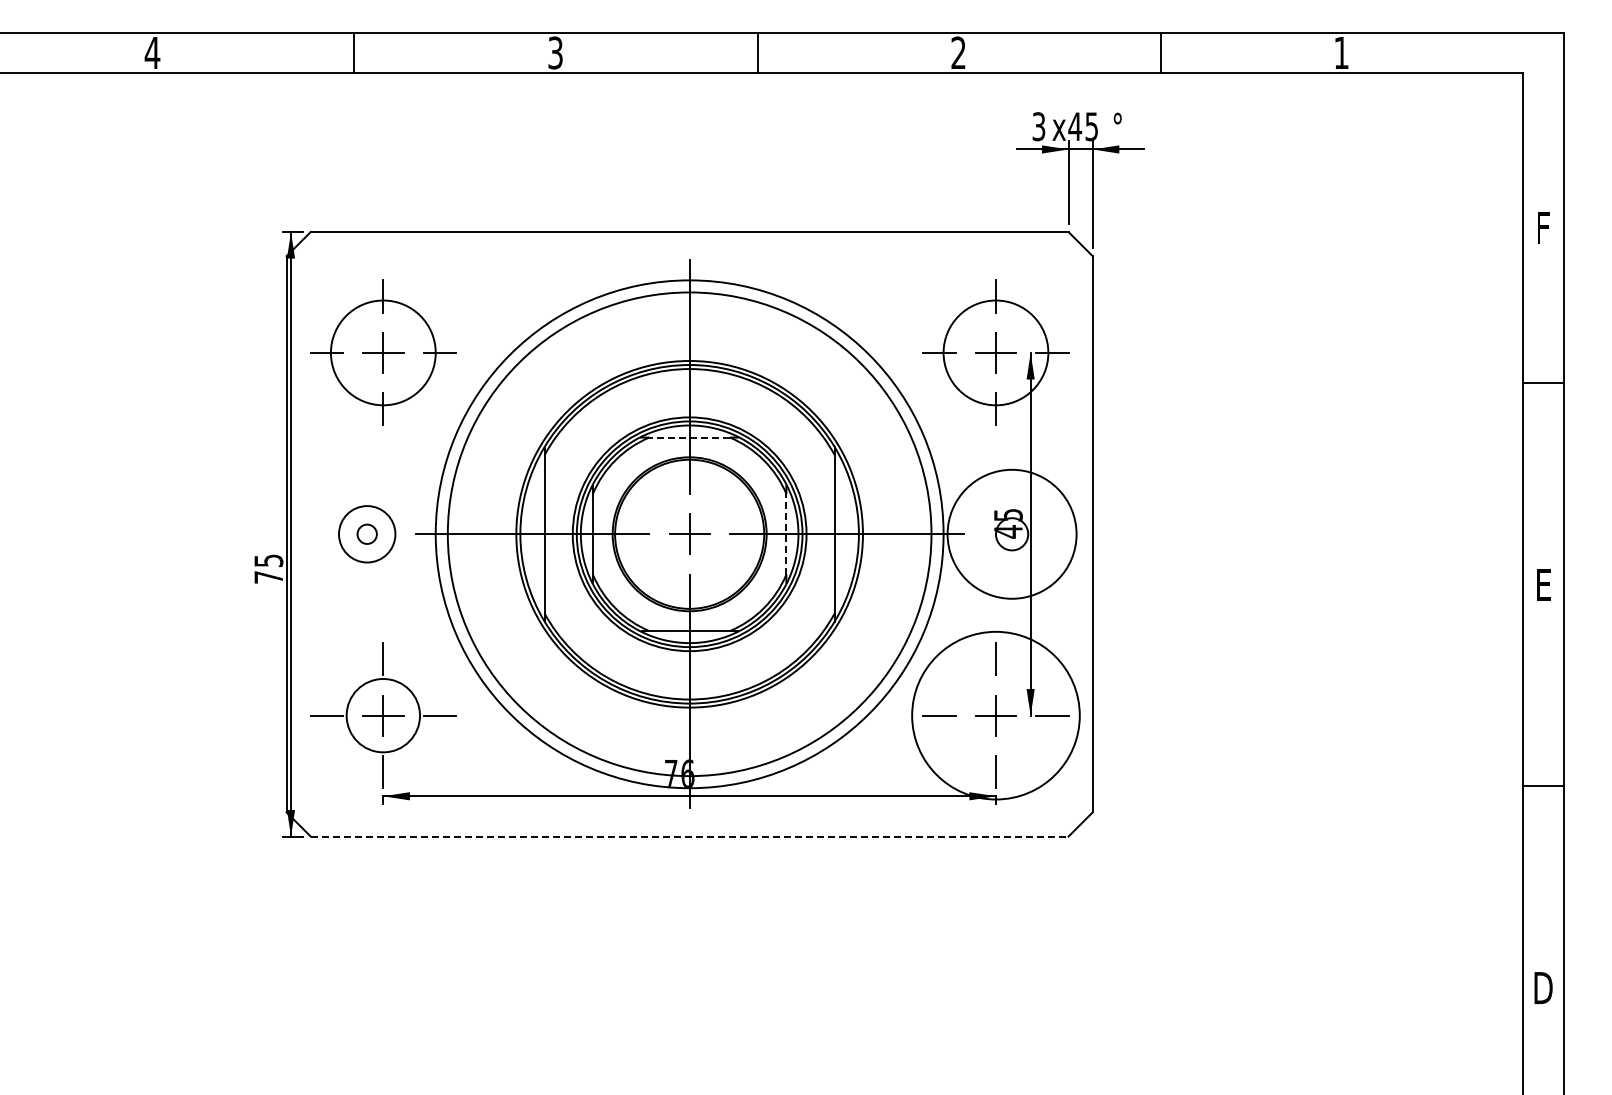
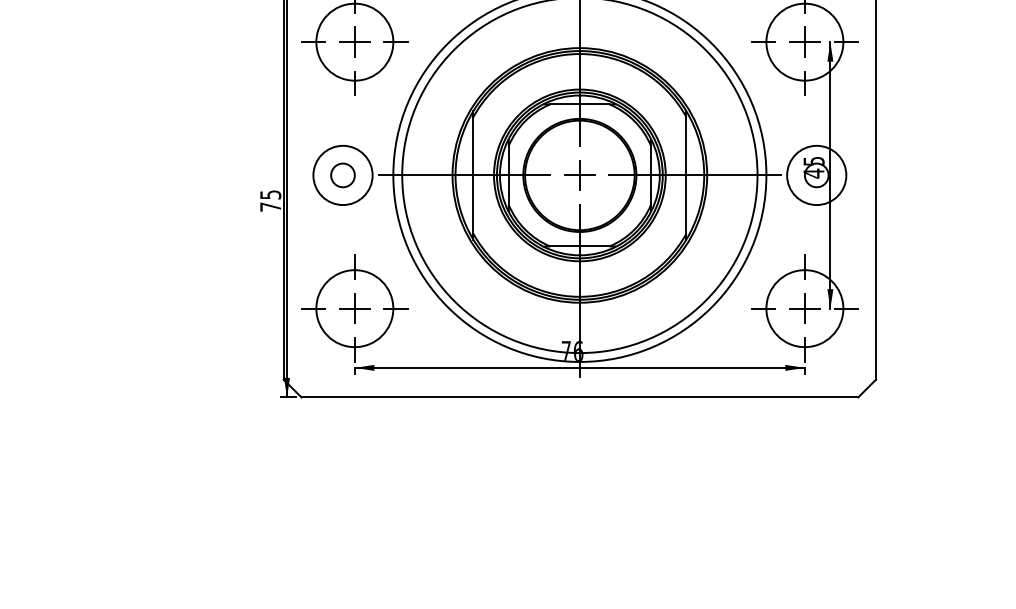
line: (689, 437) -> (579, 104), dashed -> solid
circle: (366, 533) -> (342, 174), size x1.43
line: (786, 533) -> (651, 174), dashed -> solid
circle: (1011, 533) -> (816, 174), size x0.62
circle: (367, 534) -> (343, 175), size x1.67
circle: (382, 715) -> (354, 308), size x1.43
circle: (995, 715) -> (804, 308), size x0.62
line: (689, 836) -> (579, 397), dashed -> solid

